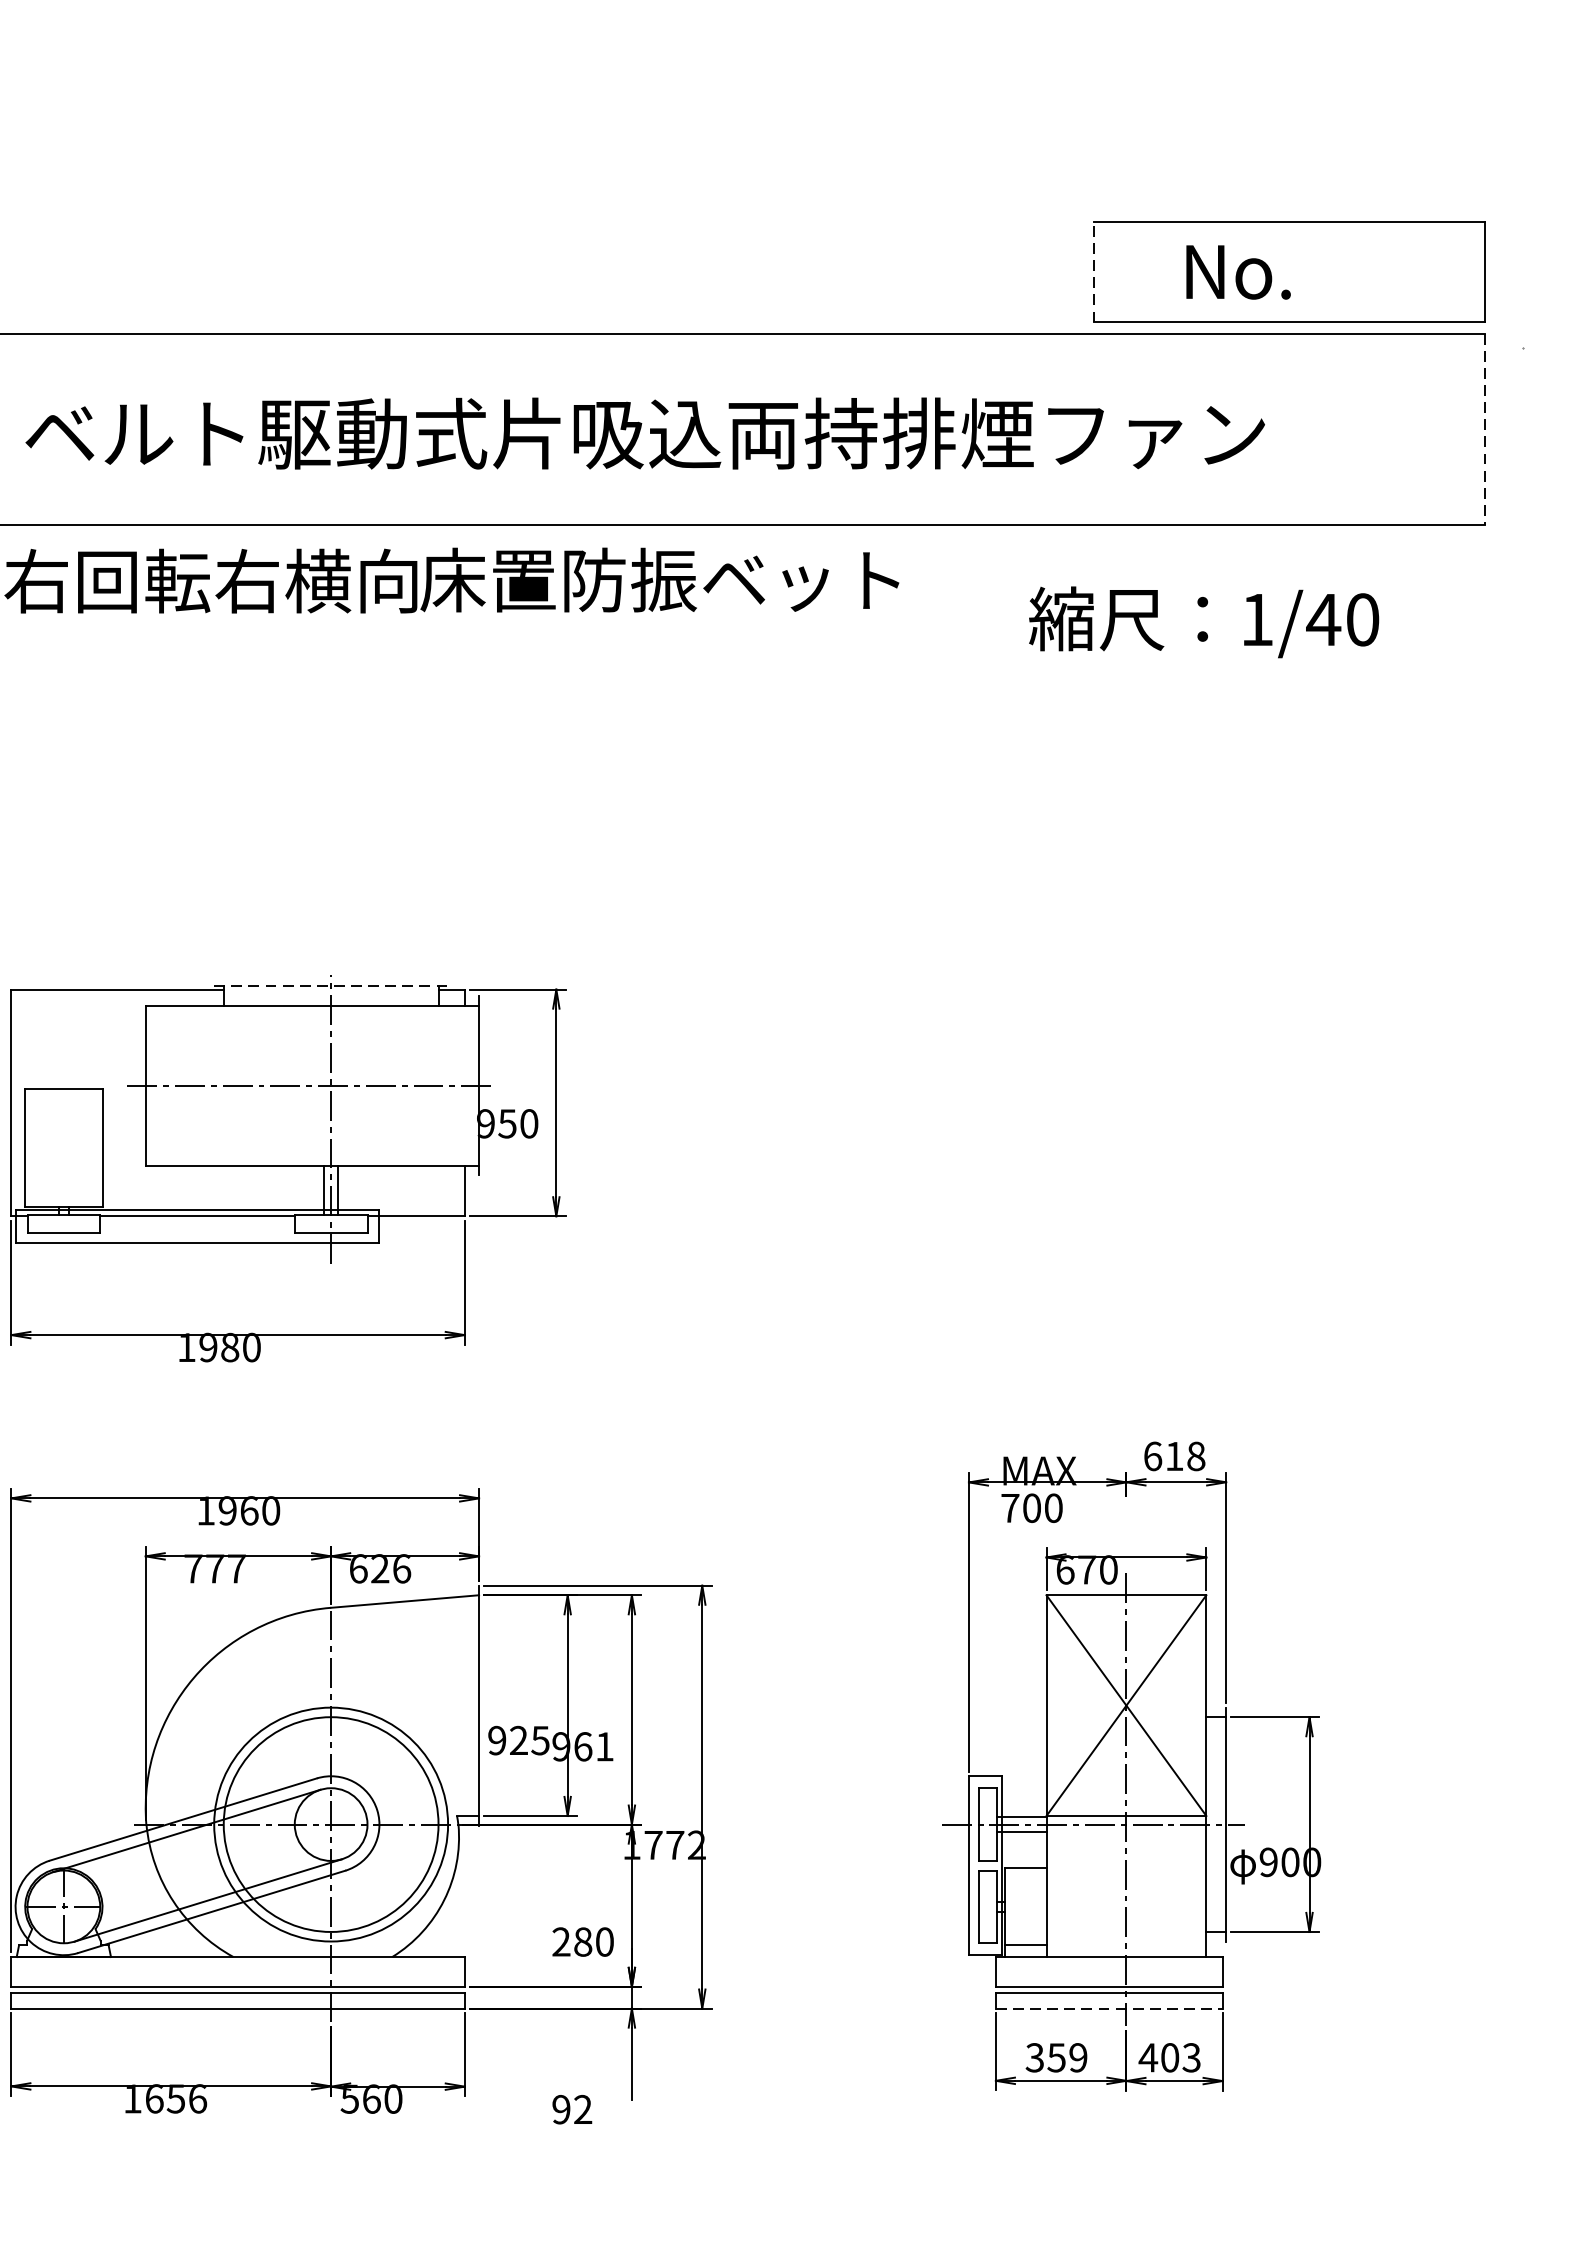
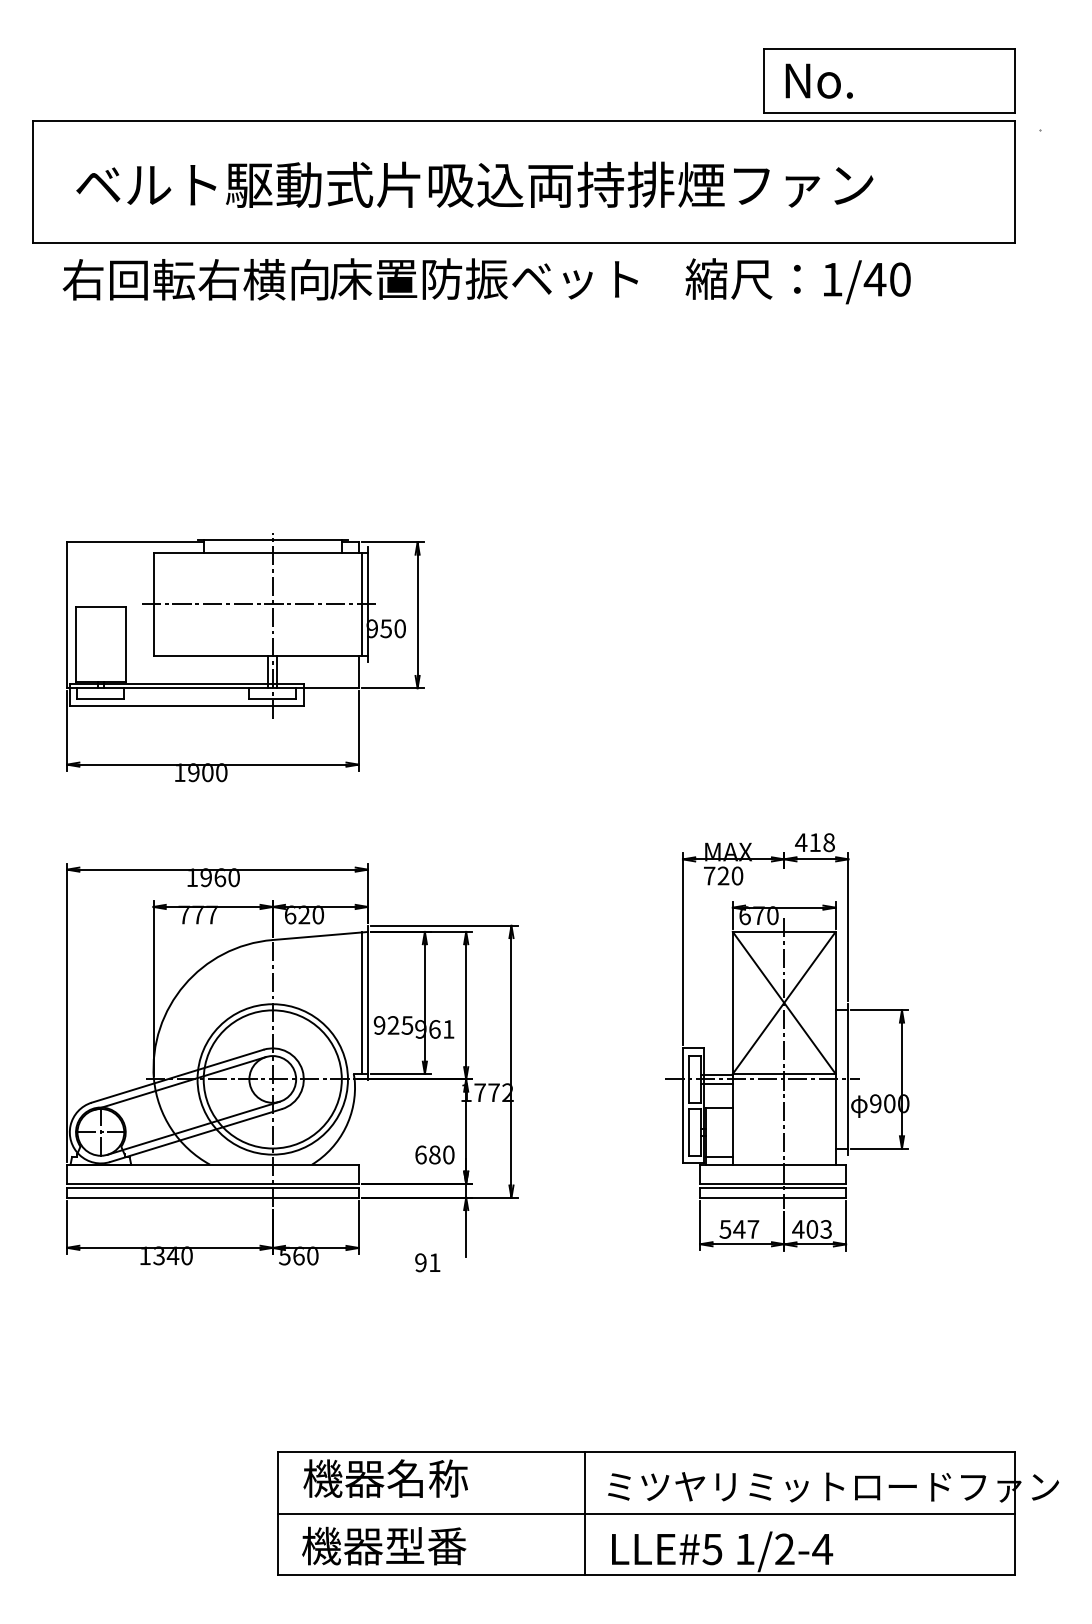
line: (1094, 271) -> (763, 80), dashed -> solid
text: (1237, 271) -> (818, 80), moved
line: (1486, 429) -> (1015, 182), dashed -> solid
text: (1203, 622) -> (797, 281), moved
line: (332, 986) -> (273, 540), dashed -> solid
line: (469, 1084) -> (361, 603), added
text: (229, 1347) -> (207, 772), 1980 -> 1900
text: (1153, 1456) -> (801, 842), 618 -> 418
text: (1031, 1507) -> (723, 875), 700 -> 720
text: (402, 1568) -> (318, 914), 626 -> 620
line: (469, 1704) -> (361, 1002), added
text: (560, 1941) -> (420, 1154), 280 -> 680
line: (1109, 2008) -> (773, 1197), dashed -> solid
text: (1056, 2057) -> (739, 1229), 359 -> 547
text: (175, 2098) -> (172, 1255), 1656 -> 1340
text: (582, 2109) -> (434, 1262), 92 -> 91

